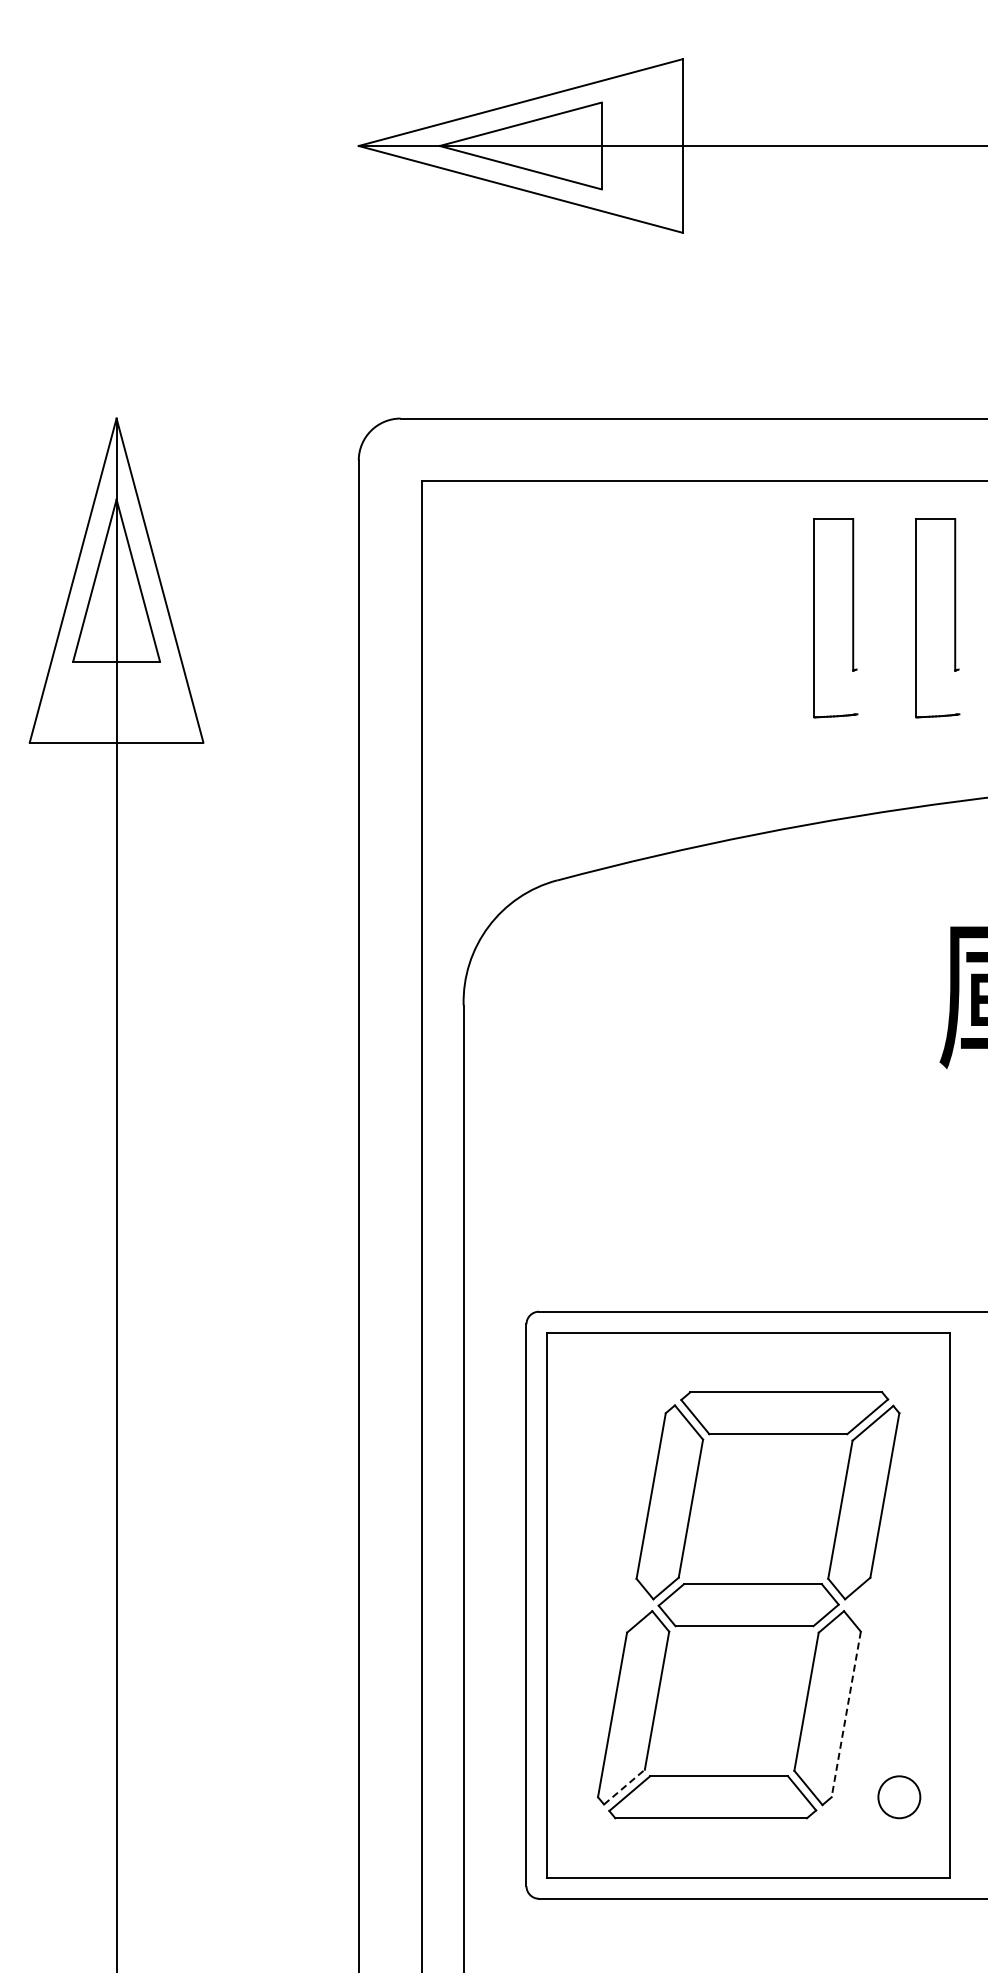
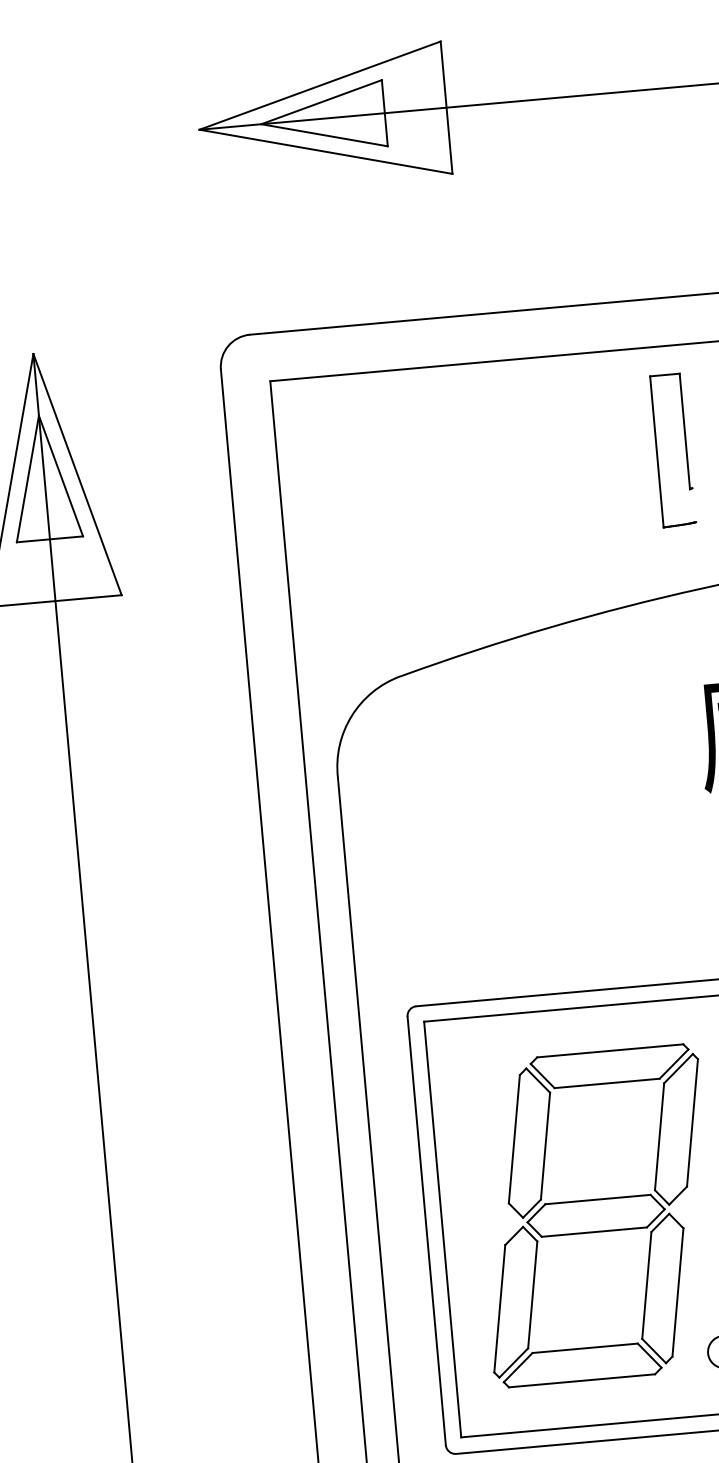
part: (852, 618) -> (608, 456), removed
line: (846, 1714) -> (678, 1292), dashed -> solid
line: (624, 1787) -> (513, 1363), dashed -> solid

